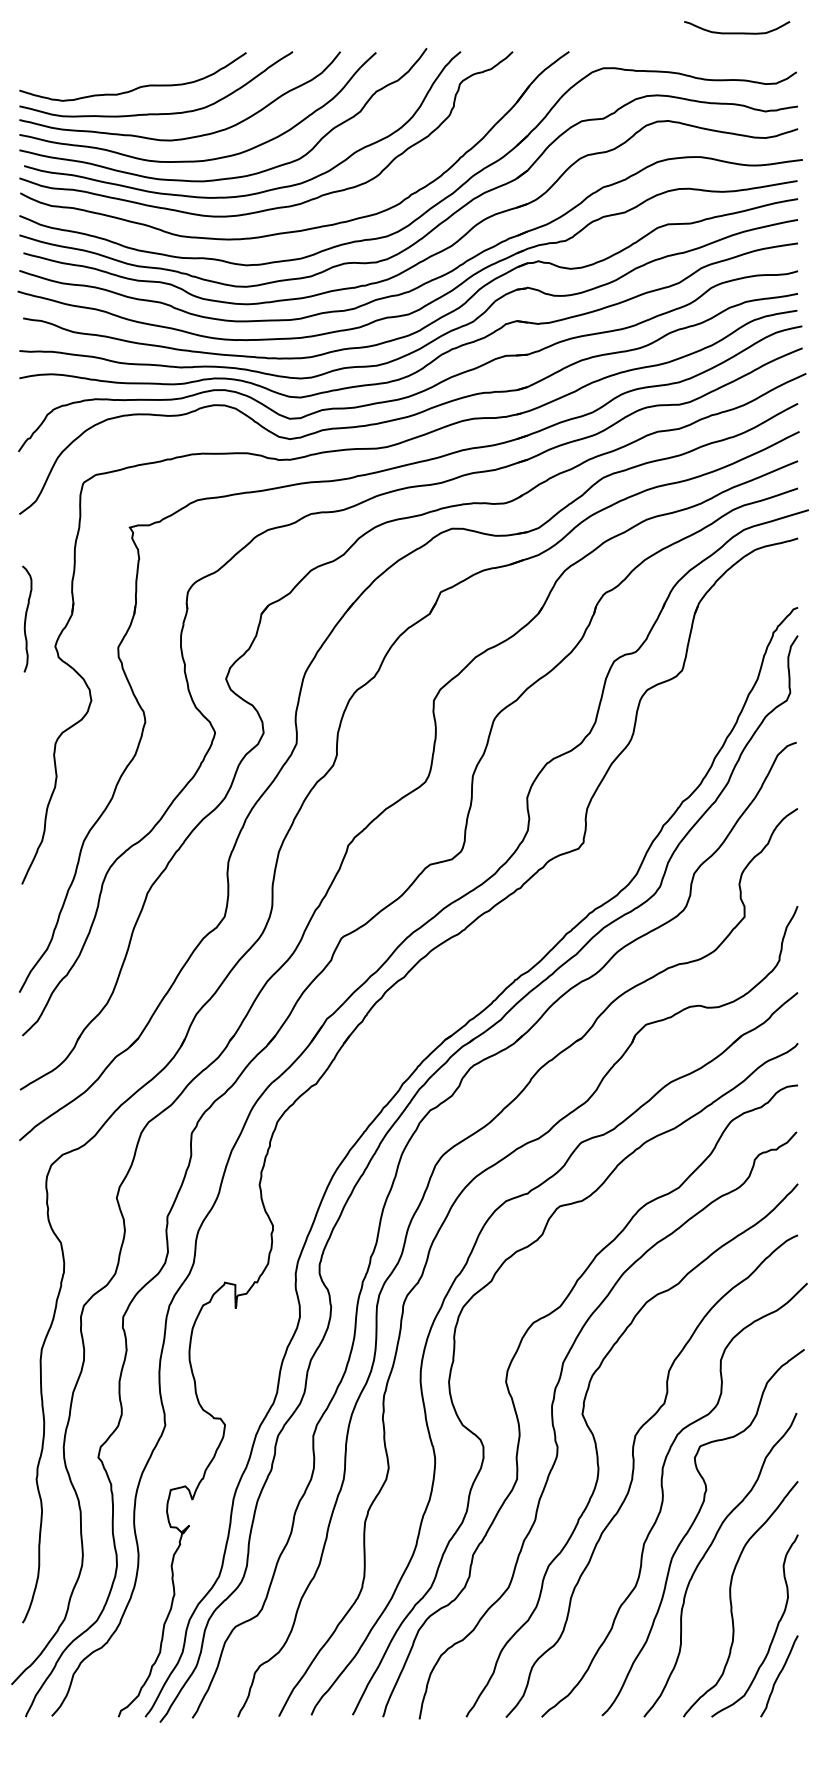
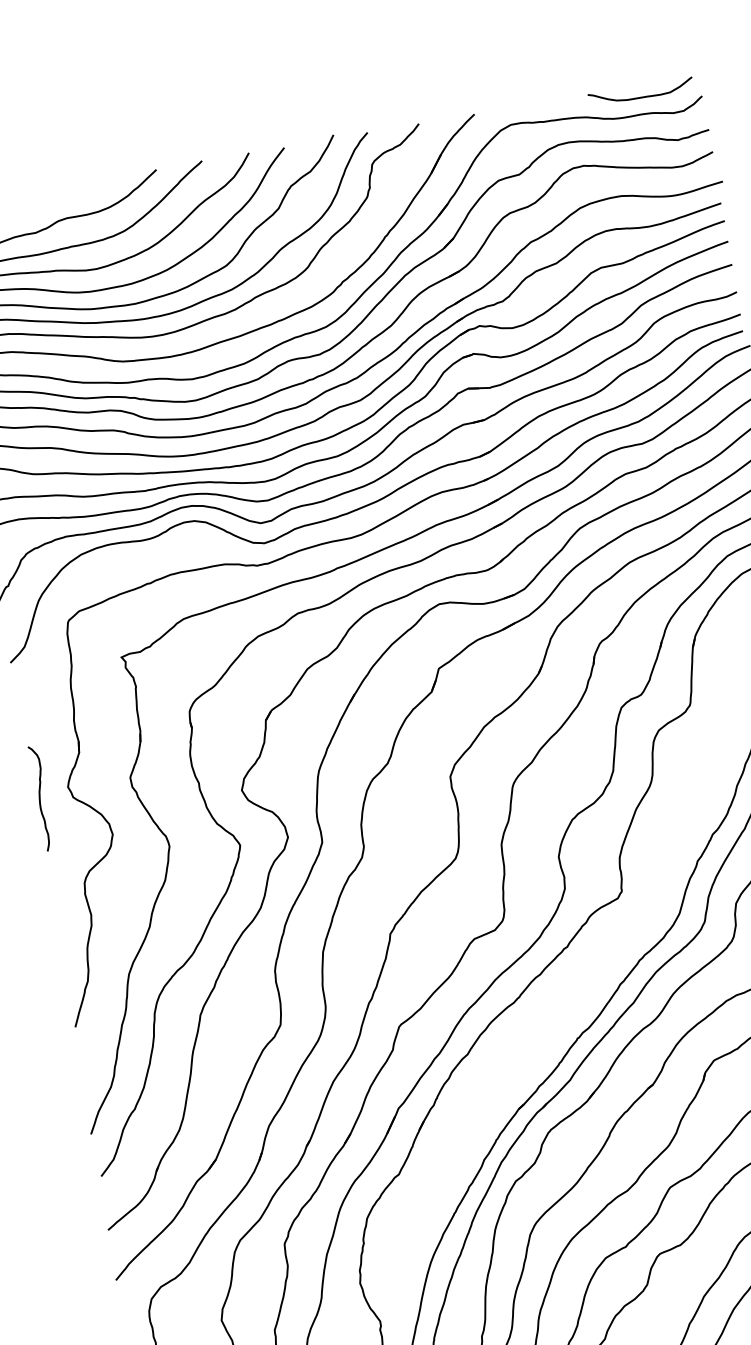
curve: (737, 32) -> (642, 96), moved
curve: (26, 618) -> (40, 797), moved

